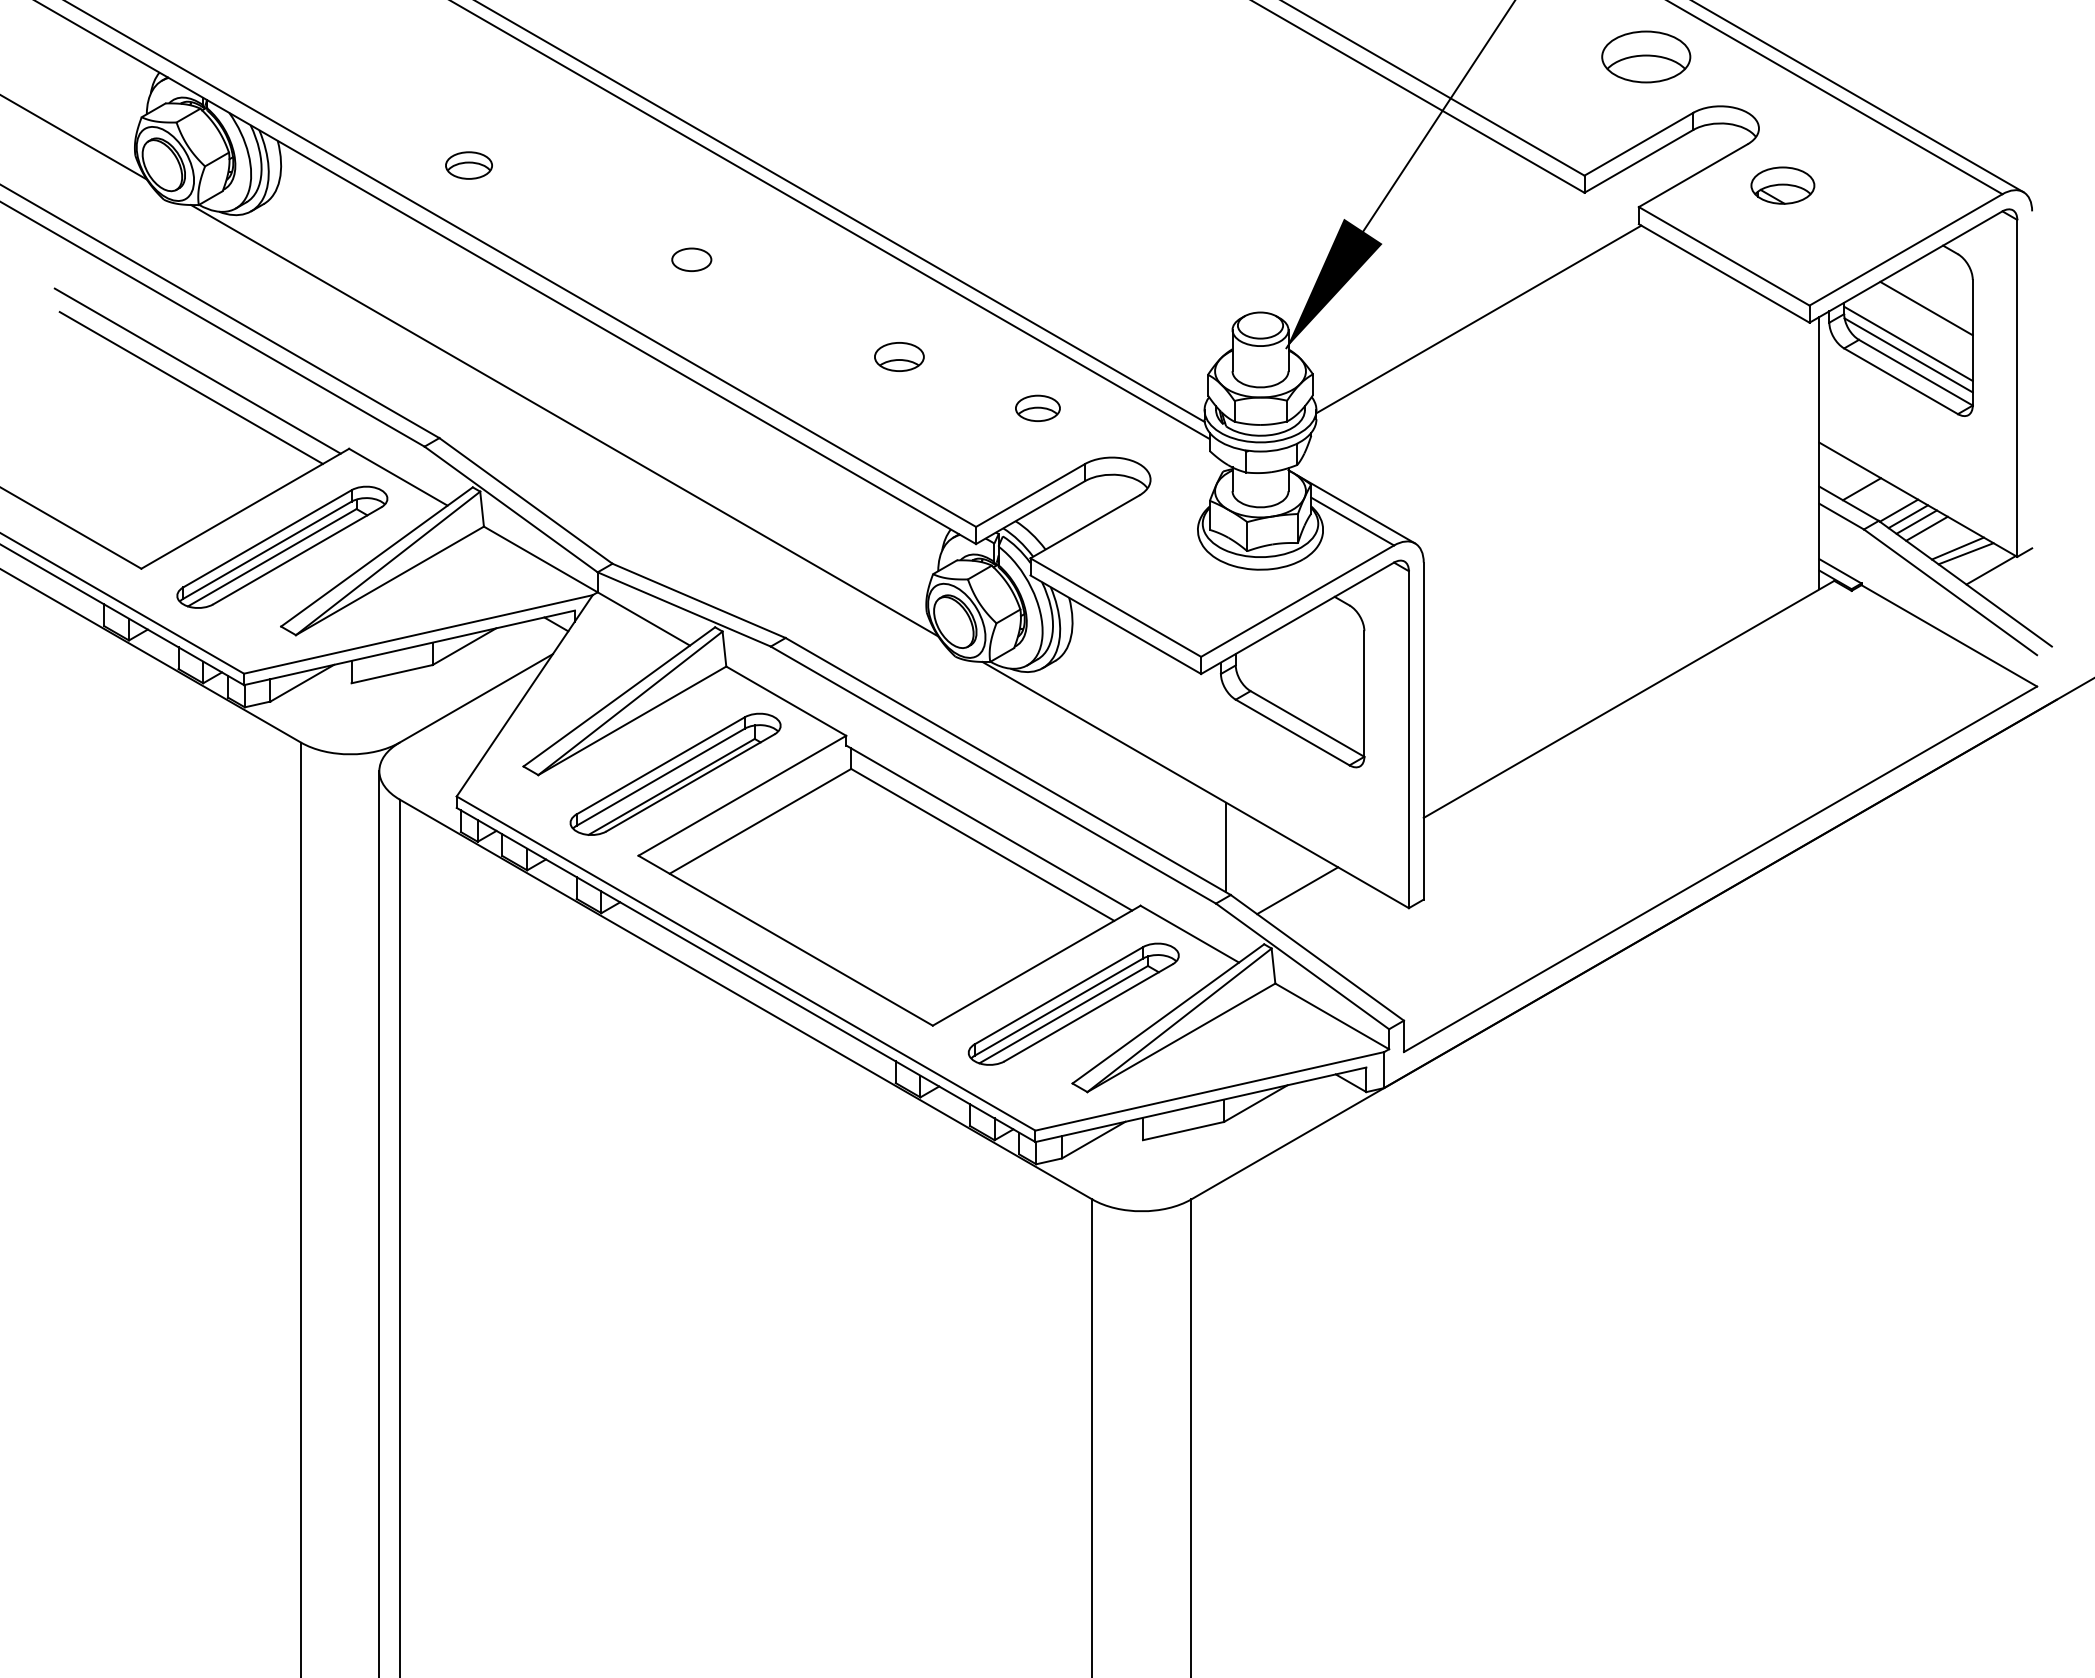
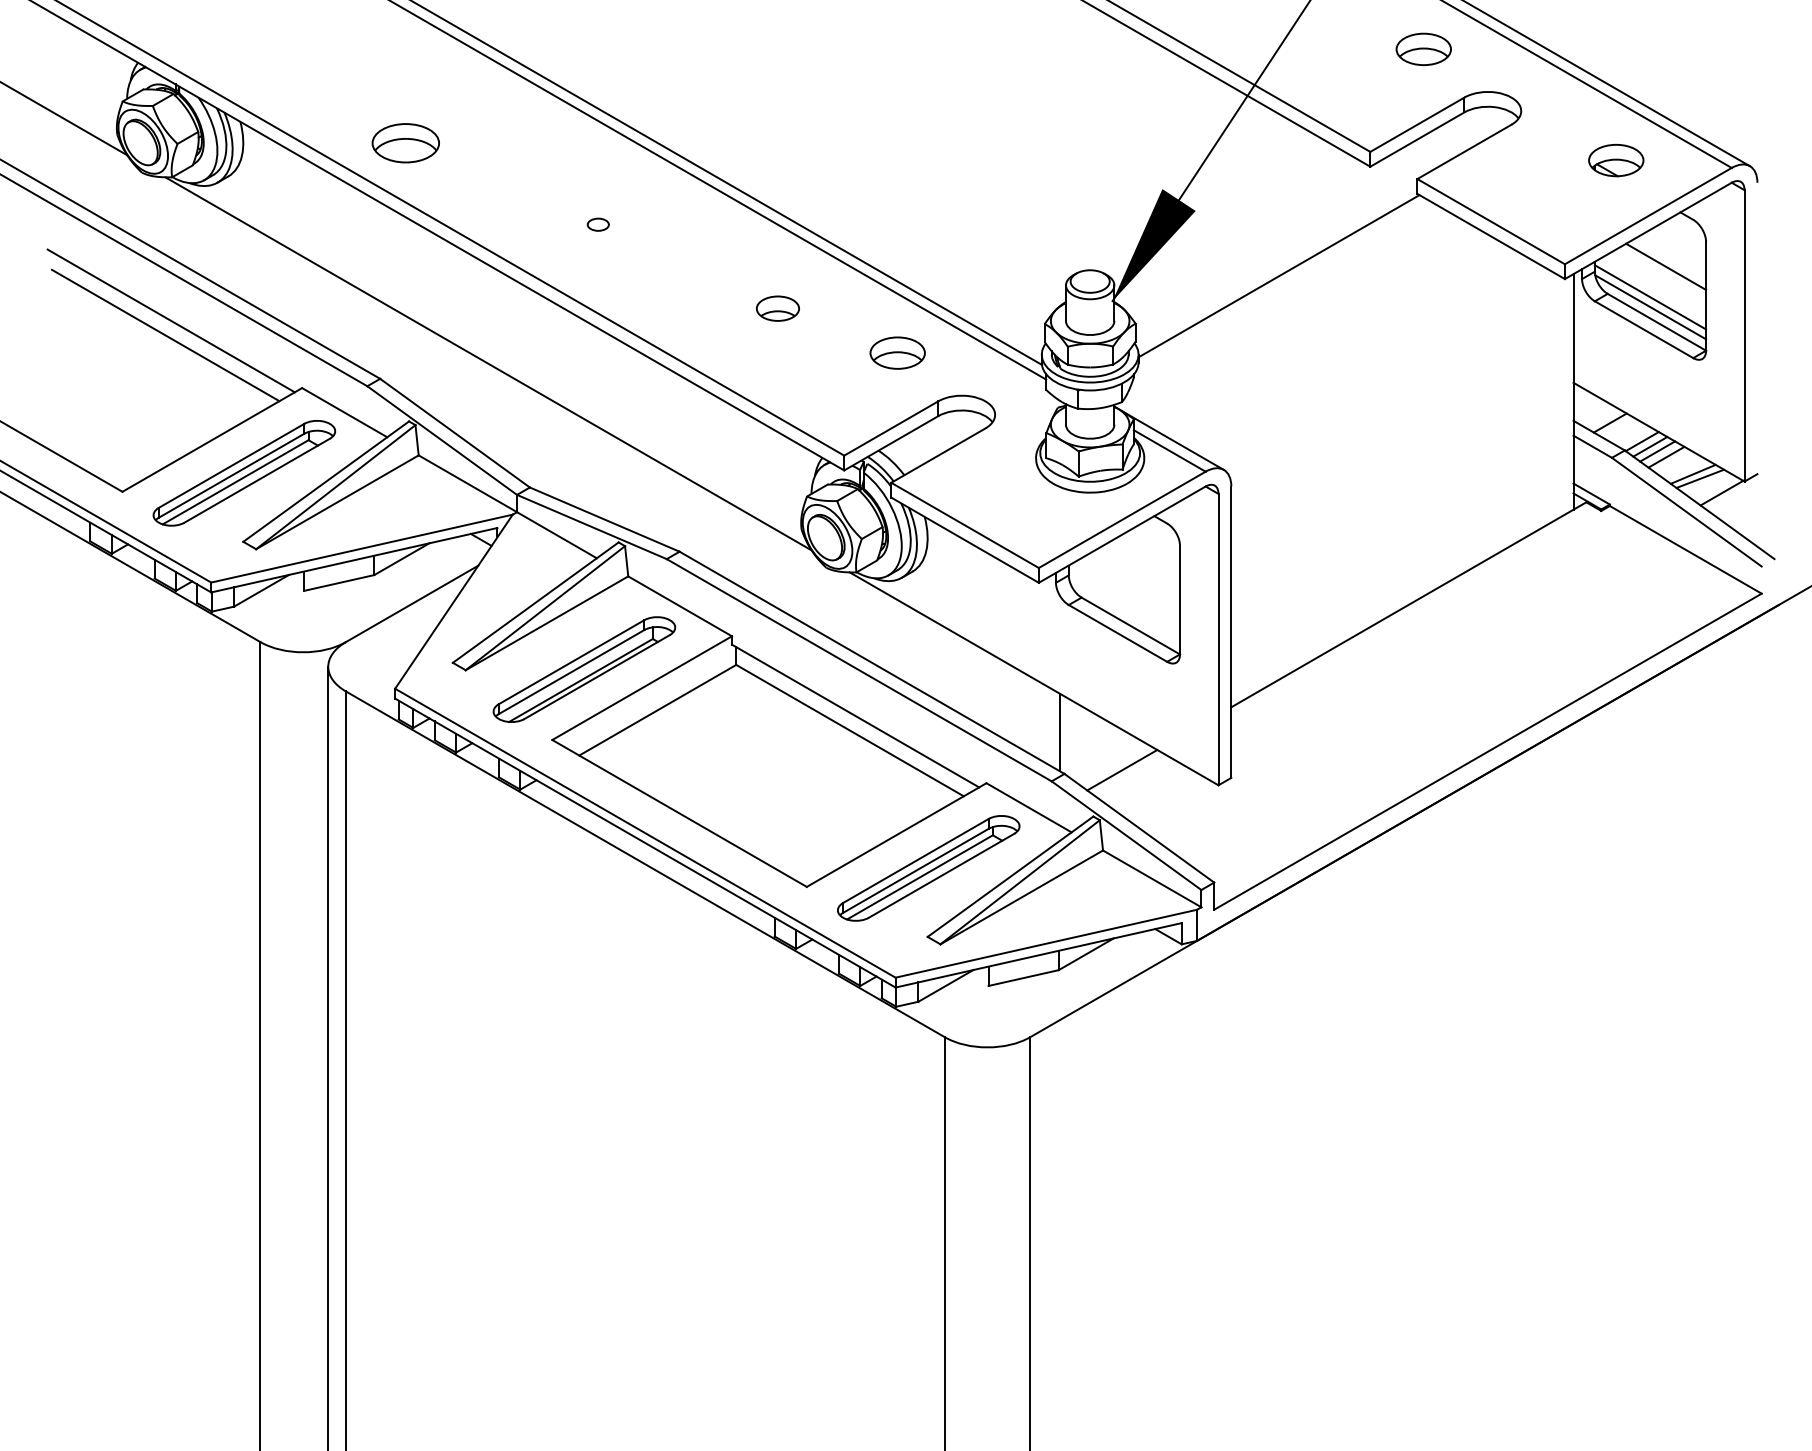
part: (1646, 57) -> (1423, 49), size x0.71
part: (468, 165) -> (405, 143), size x1.67
part: (1782, 185) -> (1615, 160), moved
part: (691, 259) -> (598, 224), size x0.62
part: (1037, 408) -> (897, 353), size x1.43

